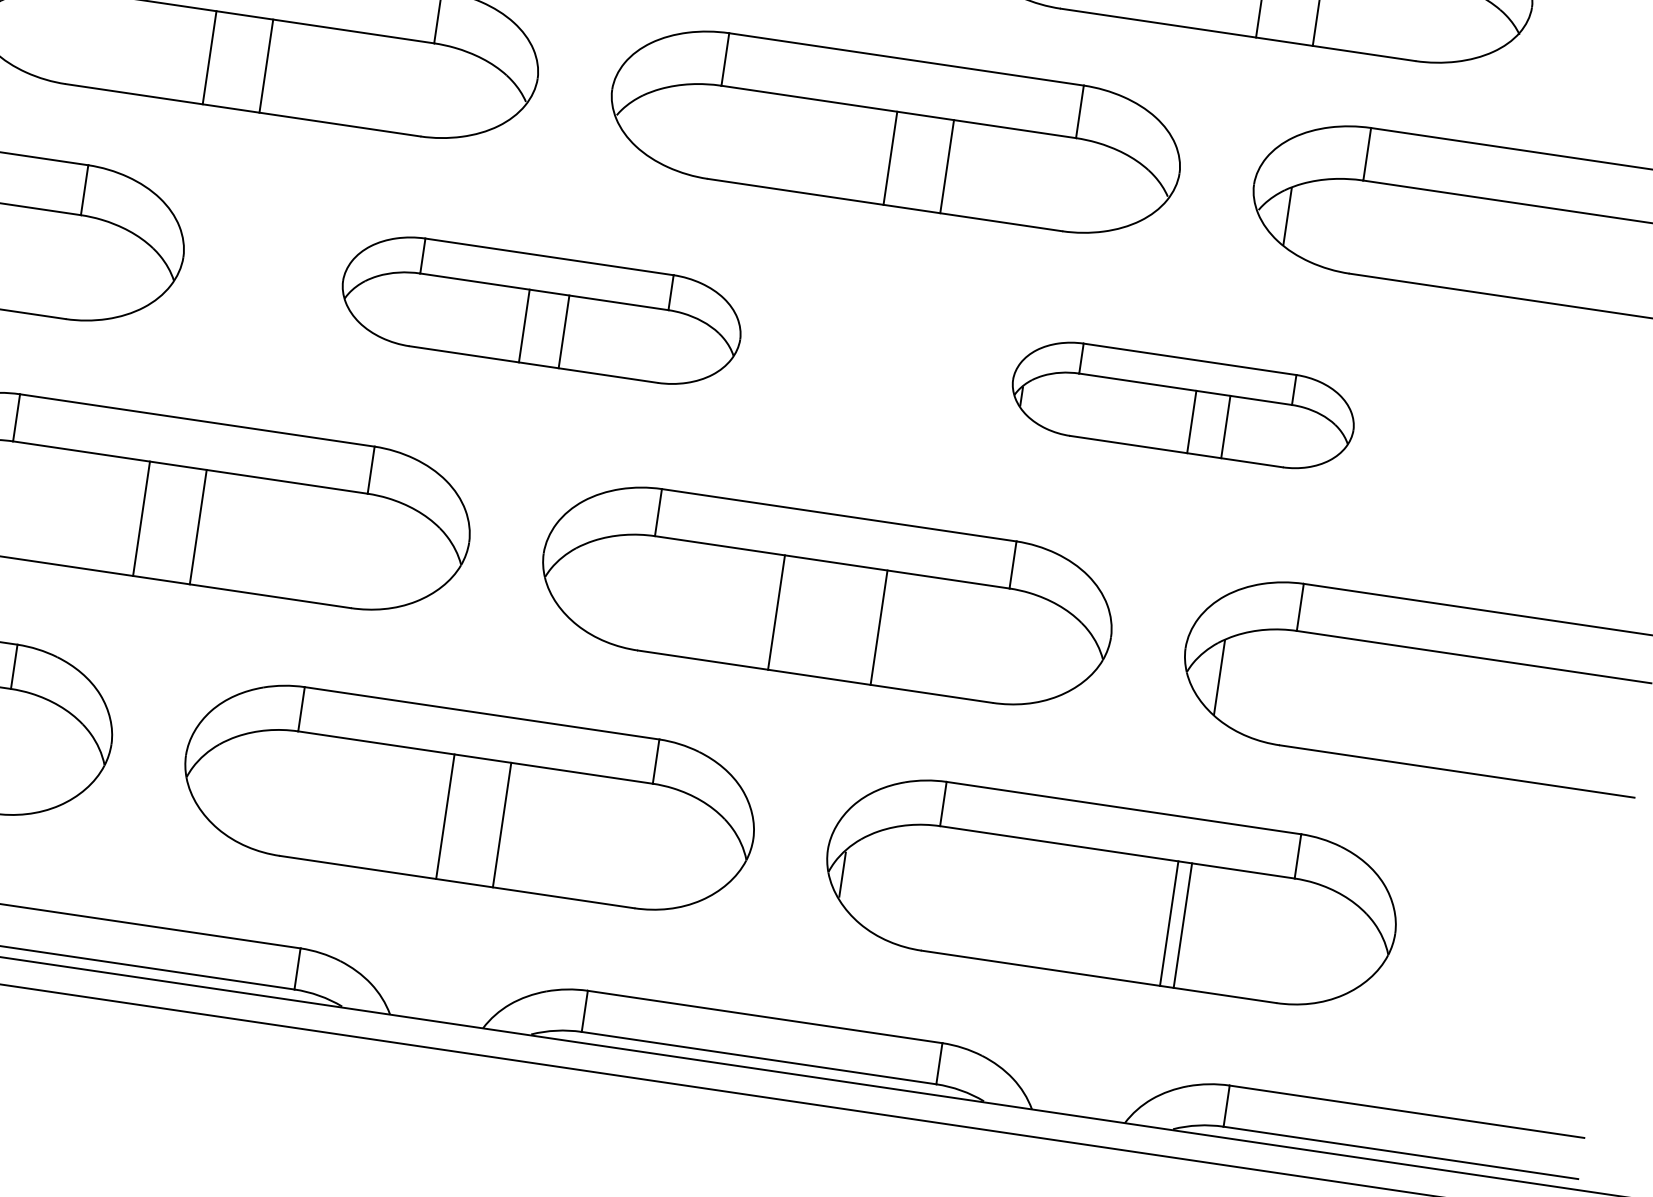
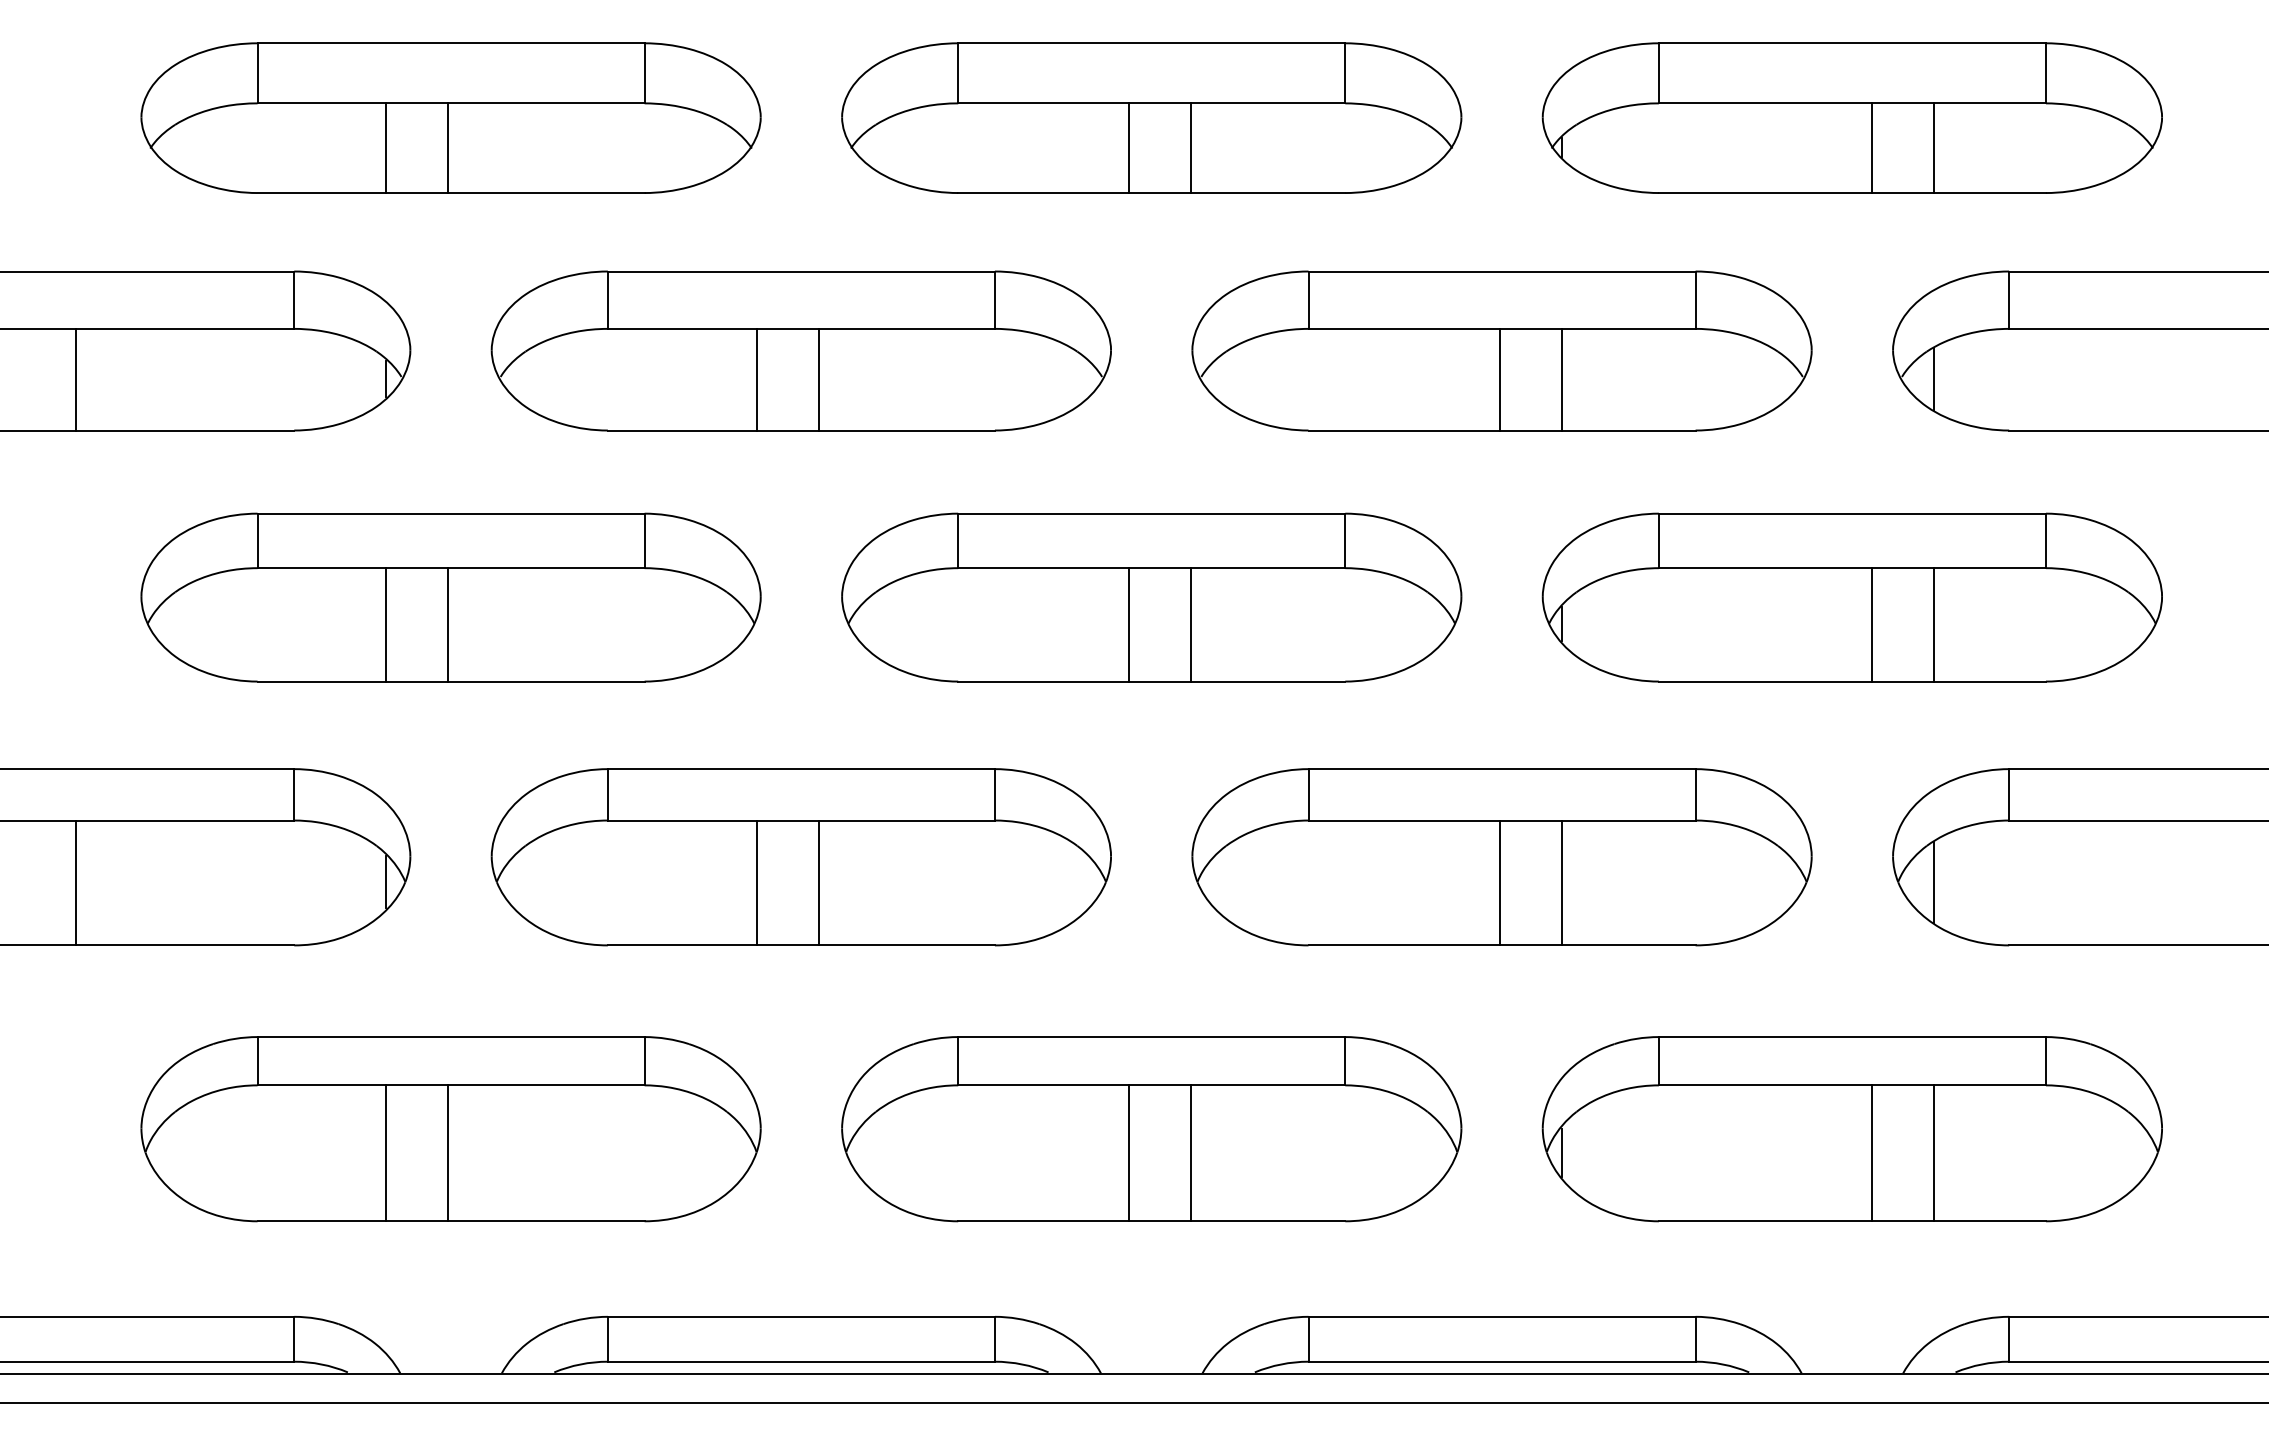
part: (541, 310) -> (1151, 597), size x1.43
part: (1182, 405) -> (1851, 597), size x1.67
line: (776, 612) -> (1500, 882), moved
line: (1169, 923) -> (1872, 1153), moved

